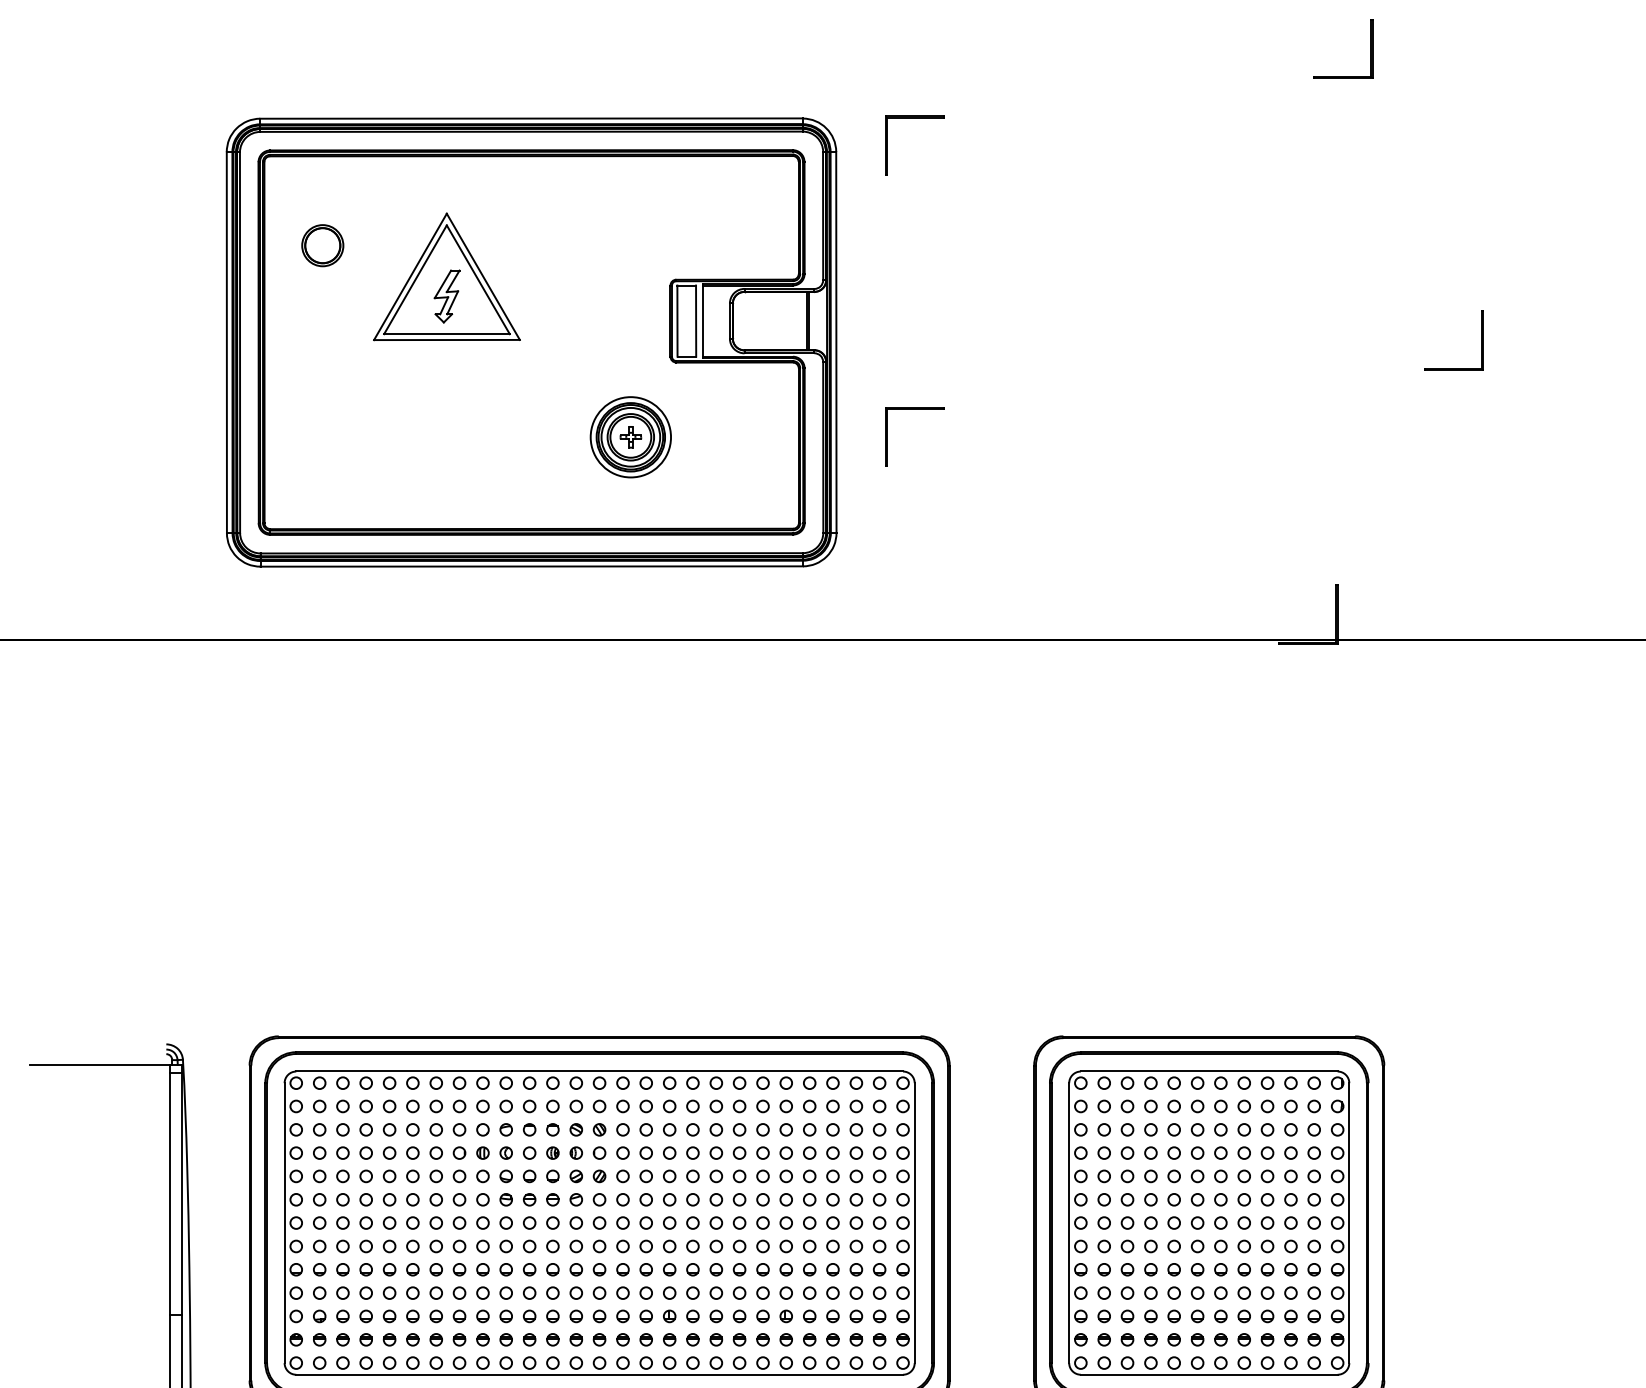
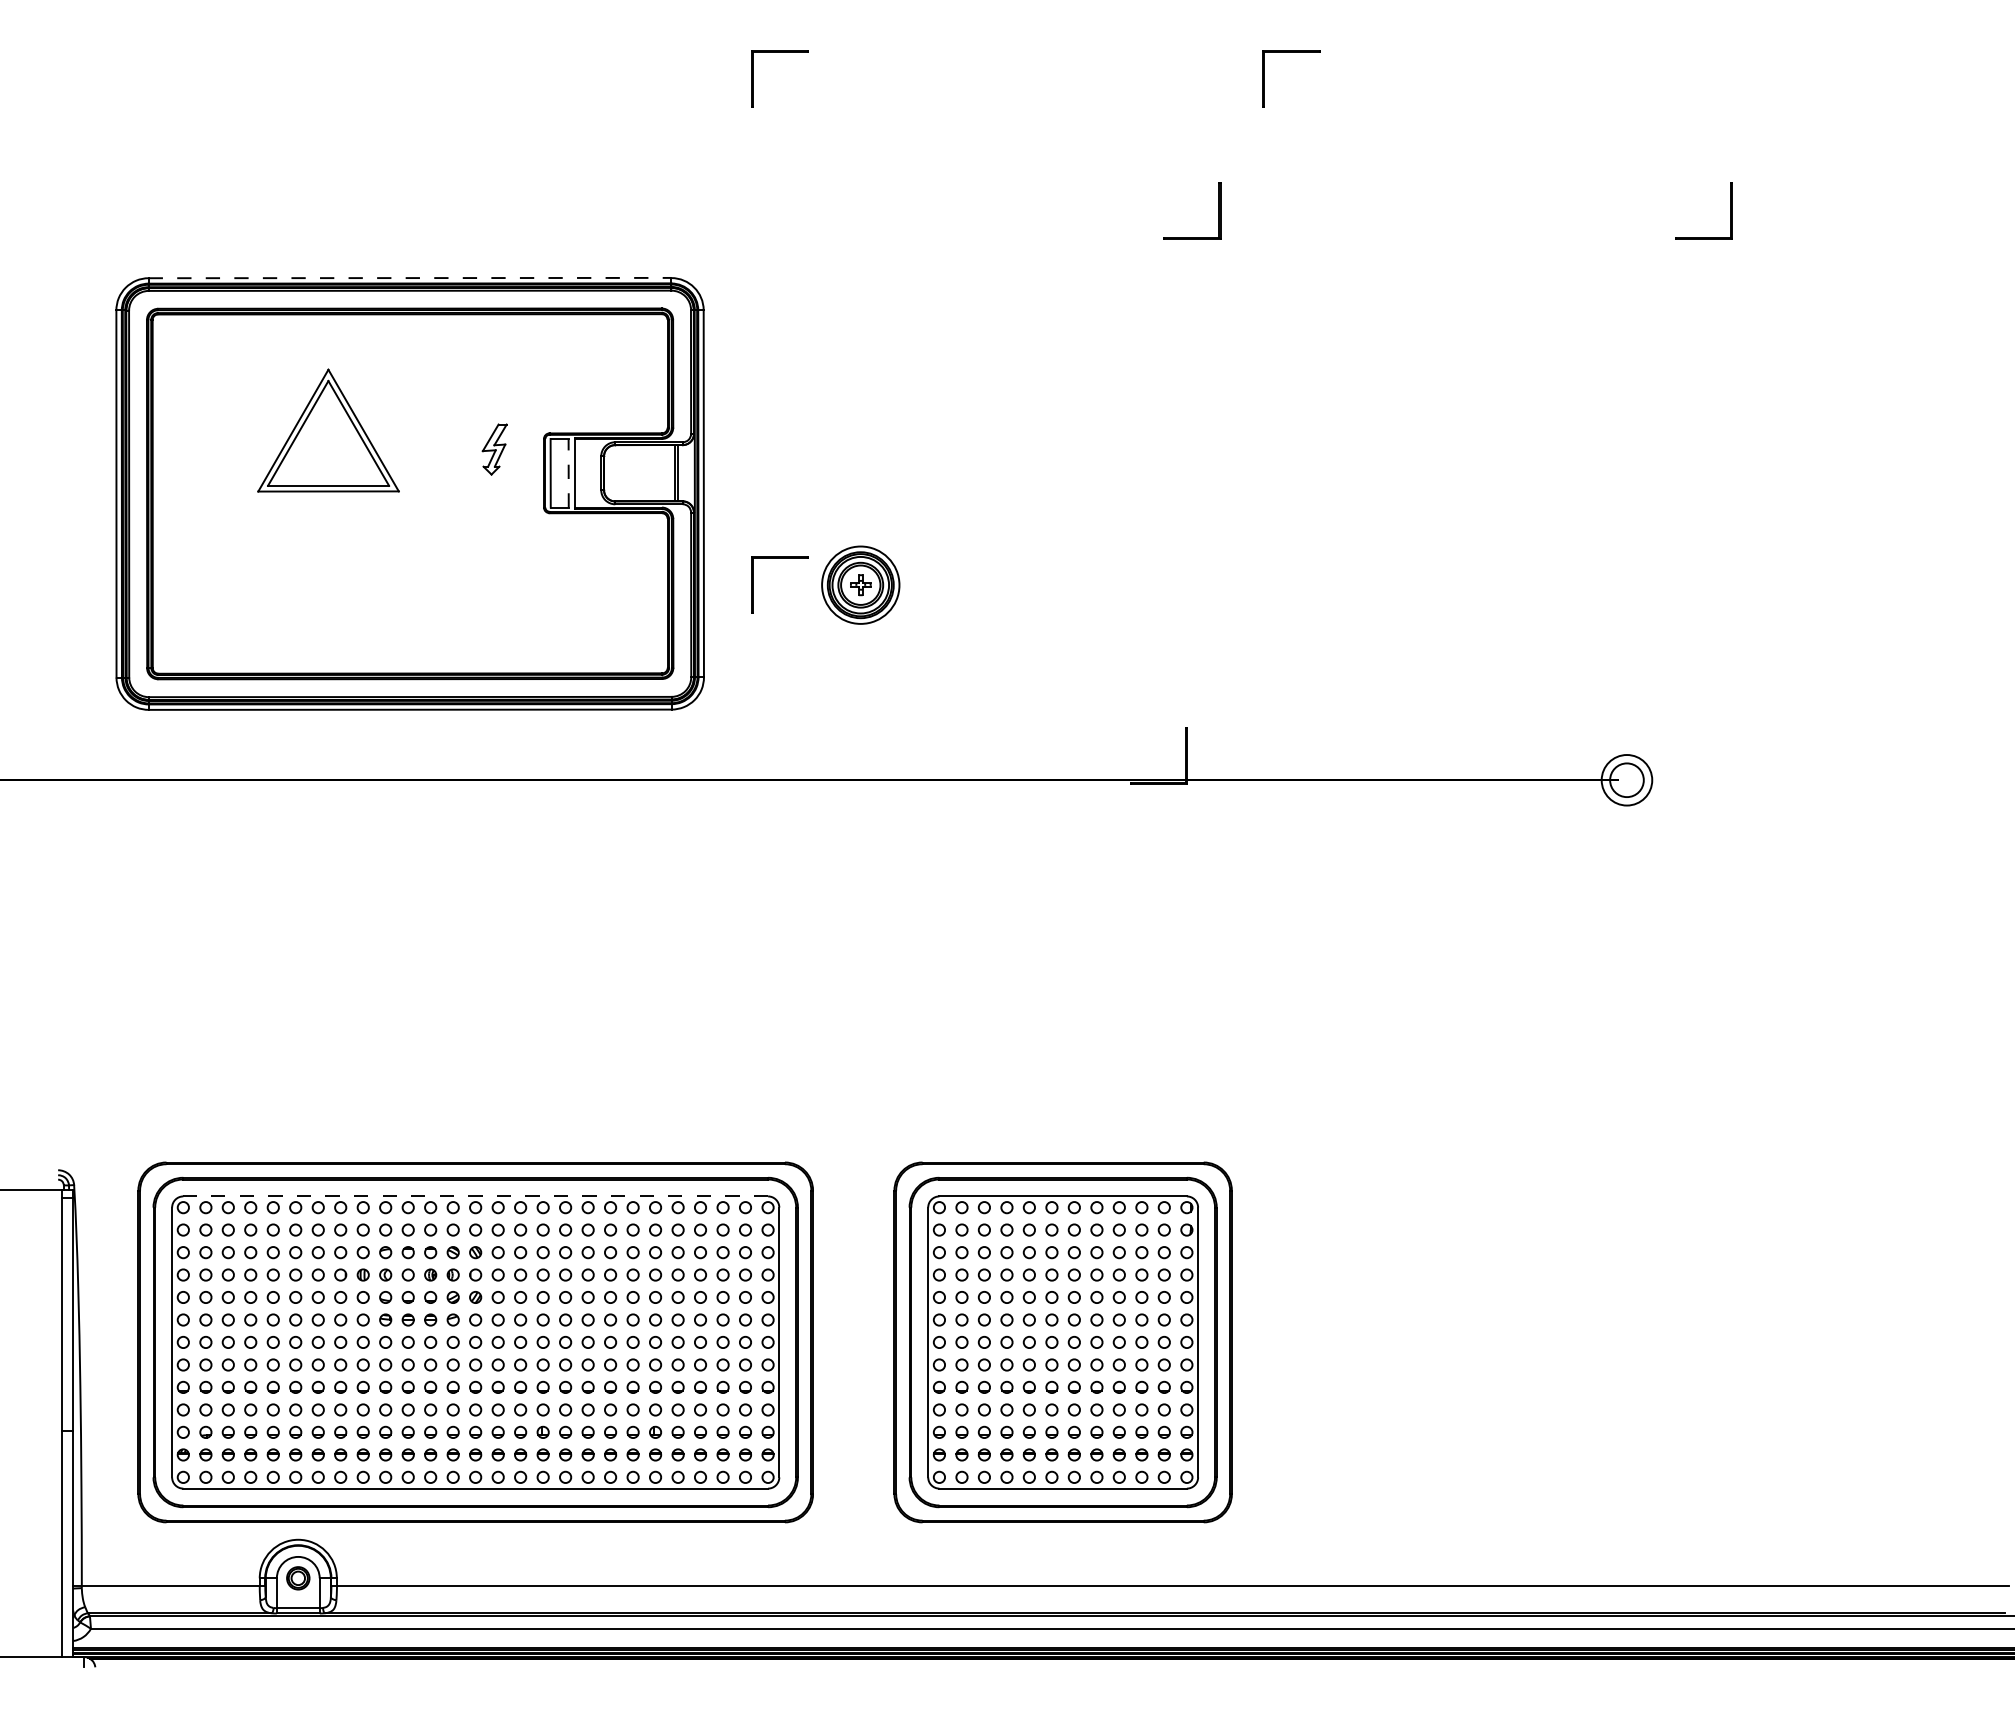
part: (914, 117) -> (779, 277), removed
line: (531, 119) -> (410, 278), solid -> dashed
part: (322, 245) -> (208, 400), removed
part: (446, 296) -> (494, 449), moved
line: (695, 320) -> (568, 472), solid -> dashed
part: (1481, 340) -> (1325, 491), removed
part: (630, 436) -> (860, 584), moved
line: (599, 1071) -> (475, 1196), solid -> dashed

